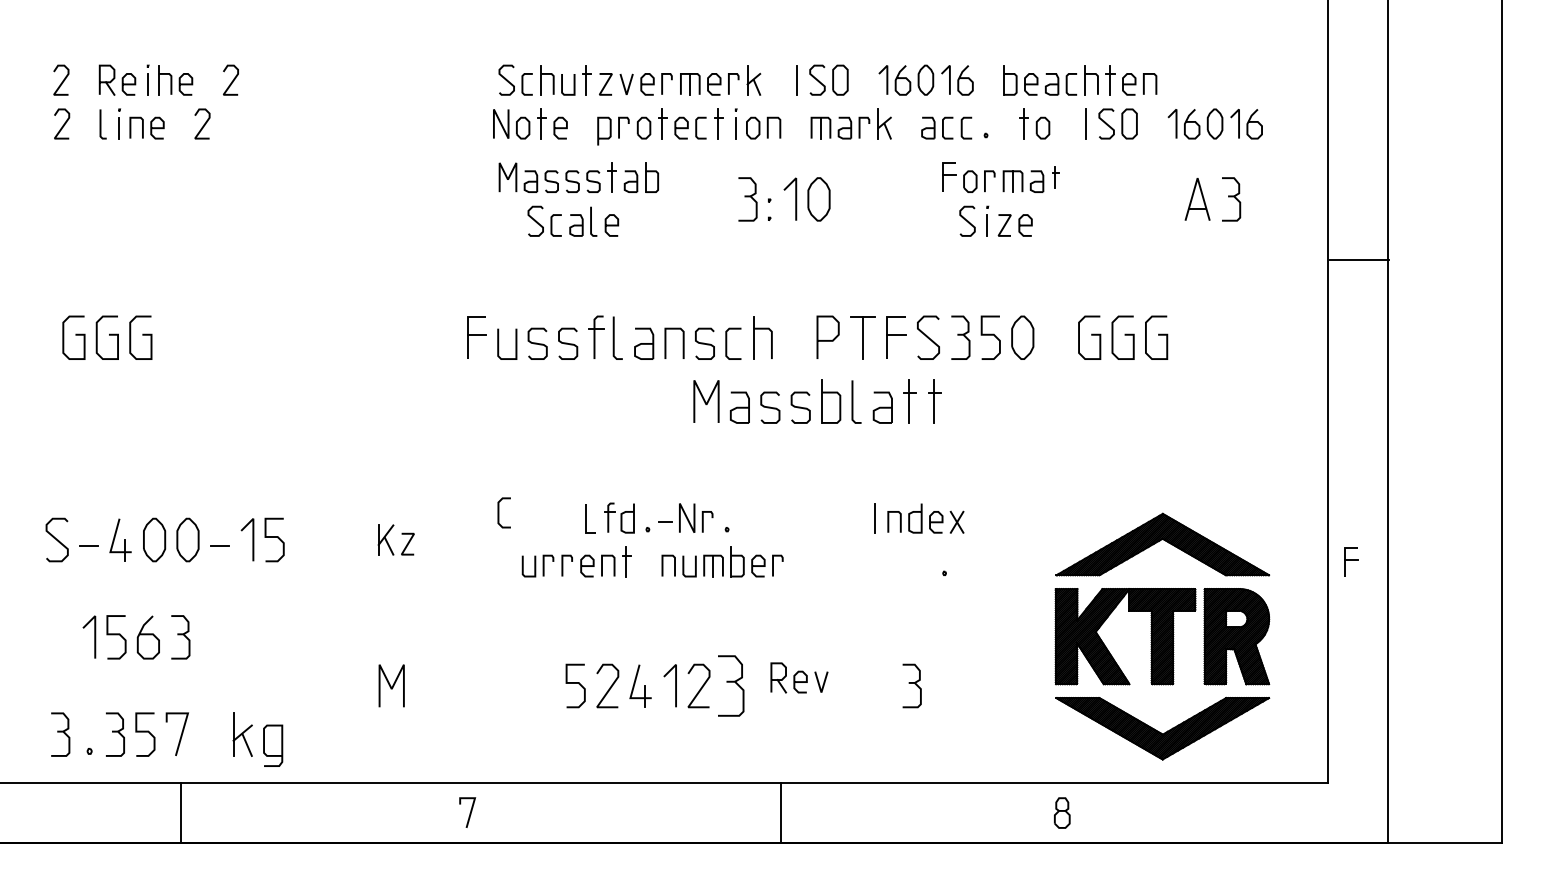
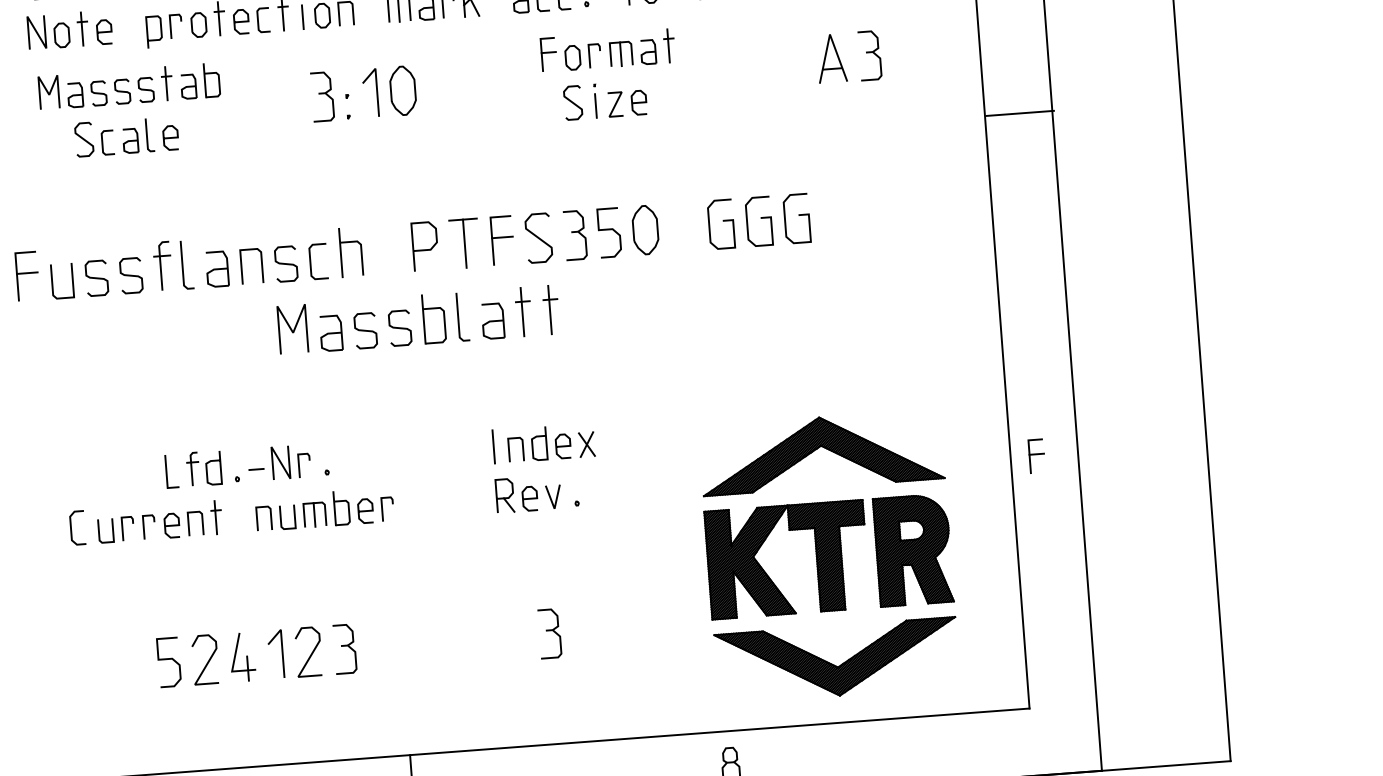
part: (1055, 177) -> (668, 45), size x1.43
curve: (499, 512) -> (72, 527), moved
part: (799, 677) -> (528, 493), moved
part: (730, 685) -> (344, 648), size x0.71

